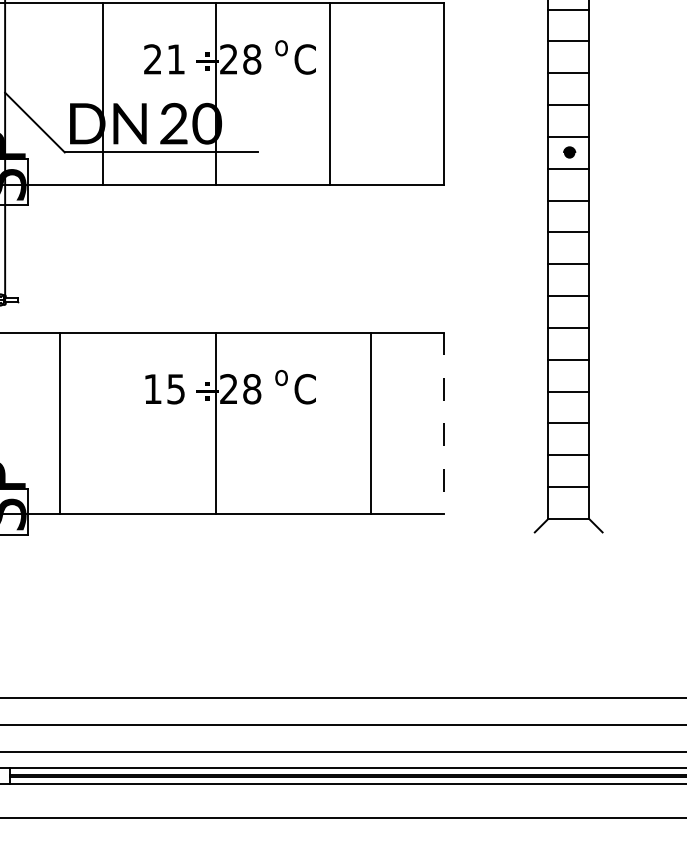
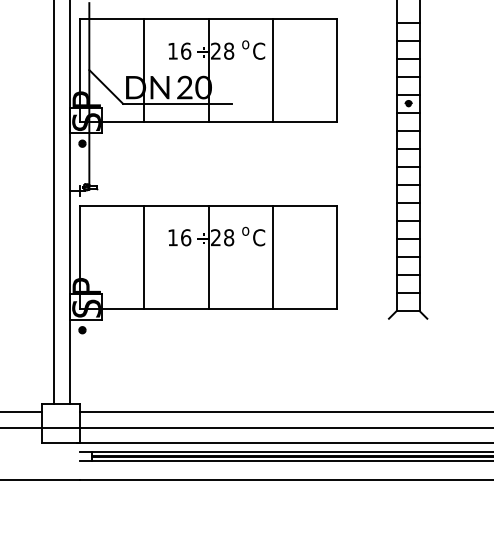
text: (164, 58) -> (179, 50), 21 -> 16
text: (176, 388) -> (186, 237), 15 -> 16
line: (60, 422) -> (144, 256), moved
line: (371, 422) -> (273, 256), moved
line: (443, 424) -> (337, 257), dashed -> solid

